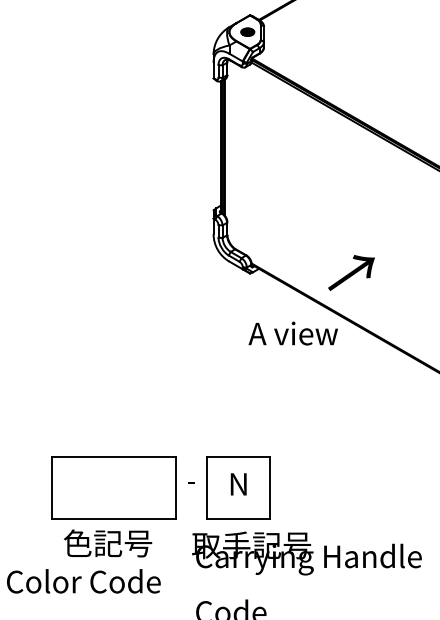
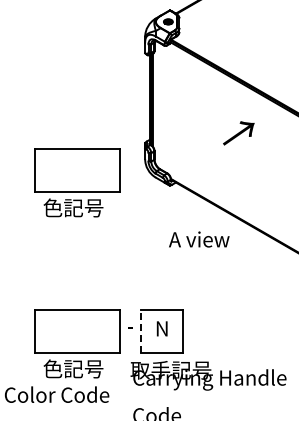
part: (113, 268) -> (77, 182), added
text: (351, 273) -> (238, 133), moved
text: (293, 333) -> (199, 239), moved
line: (206, 488) -> (140, 331), solid -> dashed

